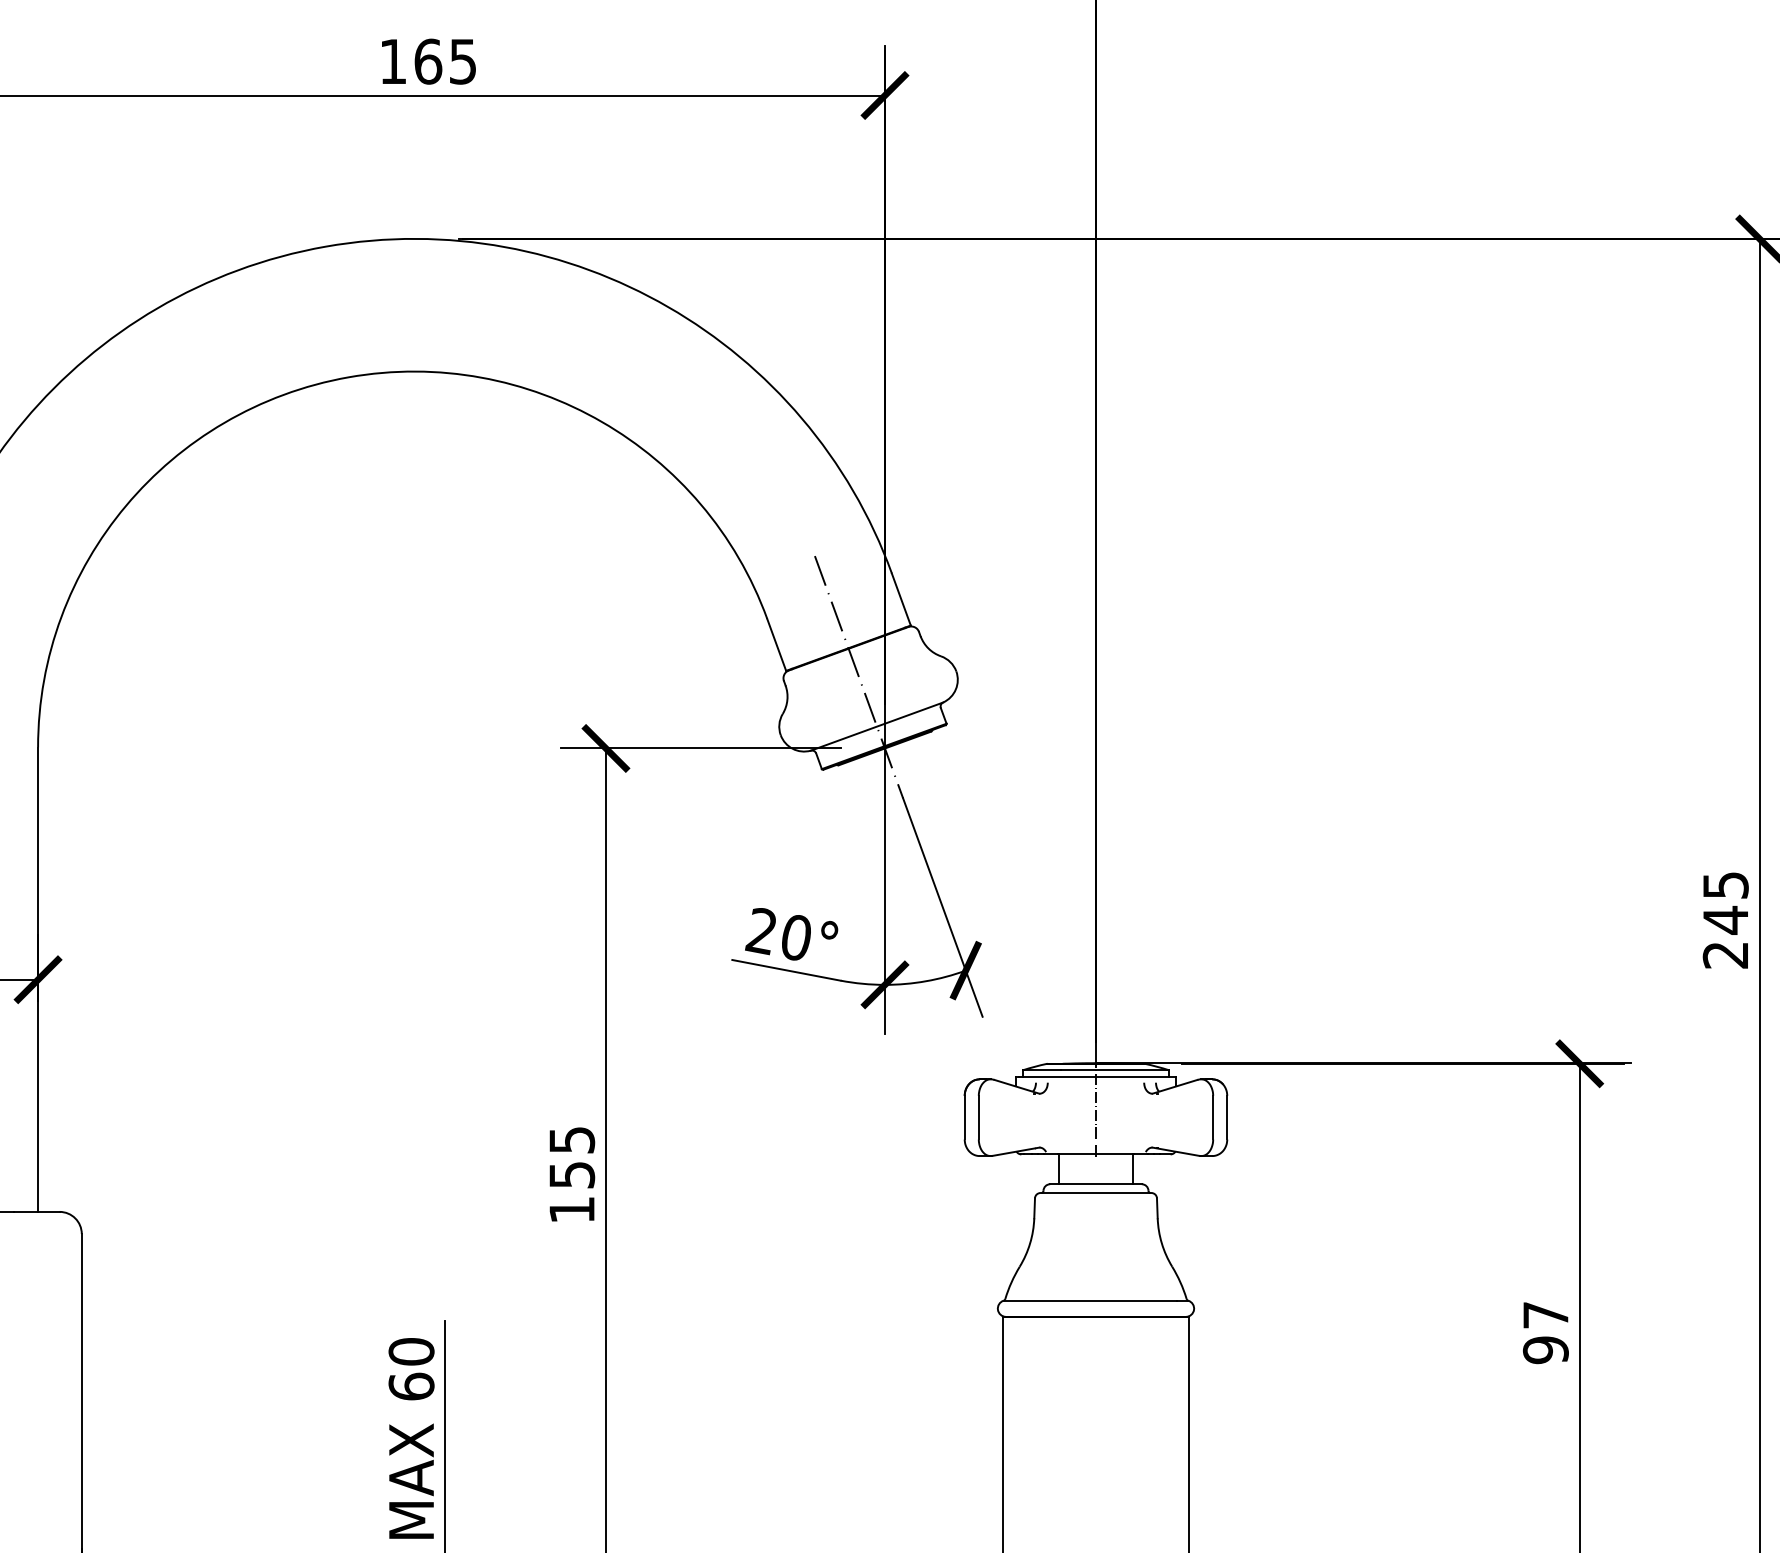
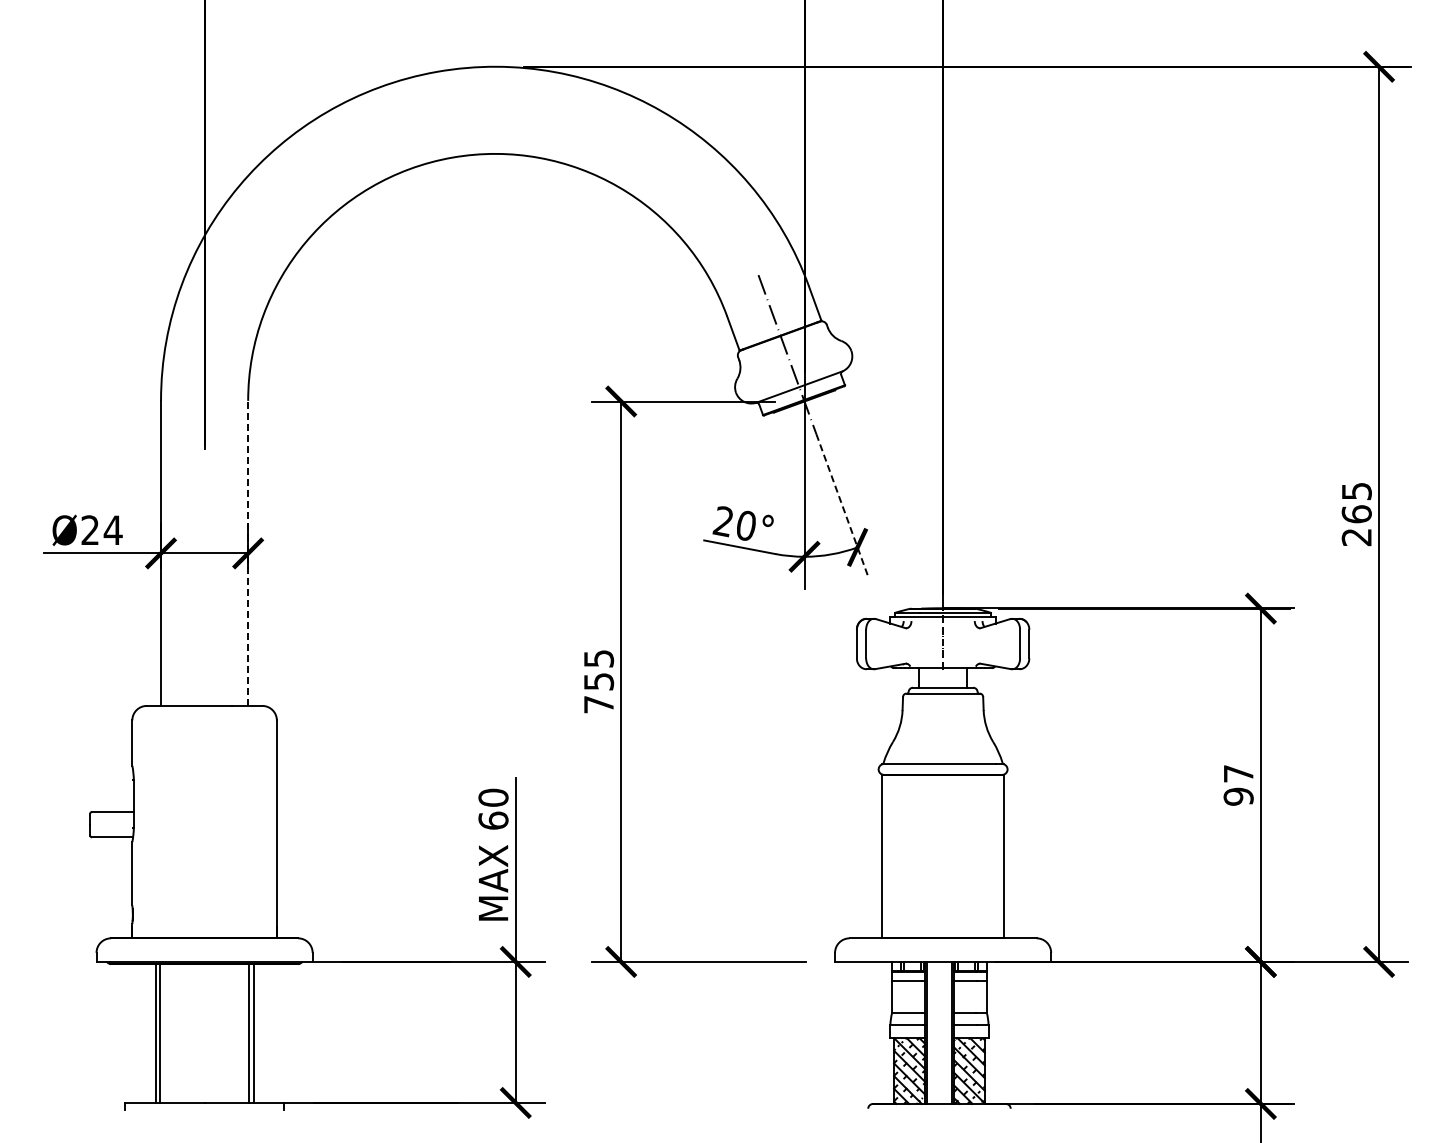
line: (942, 908) -> (842, 506), solid -> dashed
text: (1725, 920) -> (1356, 514), 245 -> 265
line: (38, 979) -> (248, 553), solid -> dashed
text: (571, 1209) -> (598, 704), 155 -> 755

